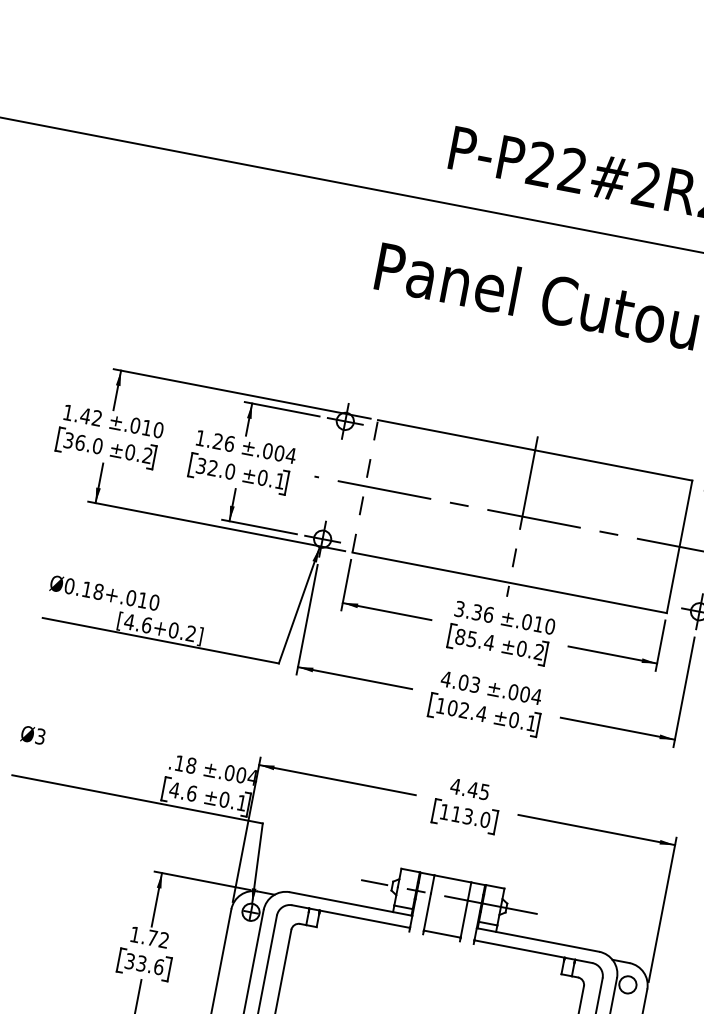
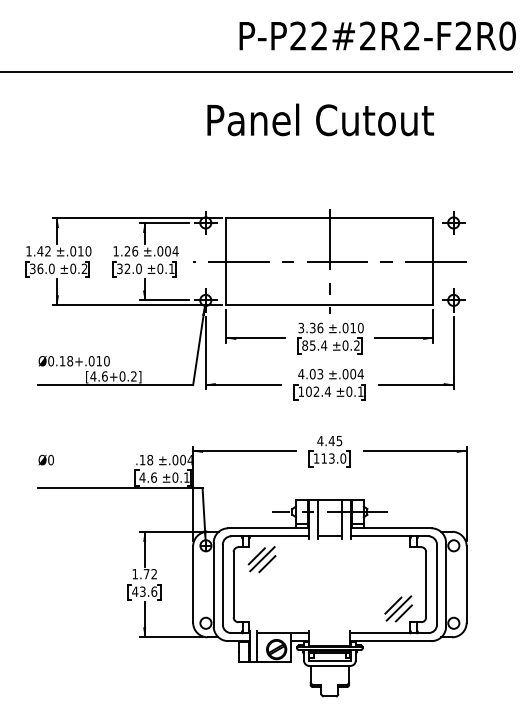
line: (365, 486) -> (226, 261), dashed -> solid
text: (39, 737) -> (50, 460), Ø3 -> Ø0
part: (331, 949) -> (261, 559), added
text: (130, 961) -> (135, 591), 33.6 -> 43.6

